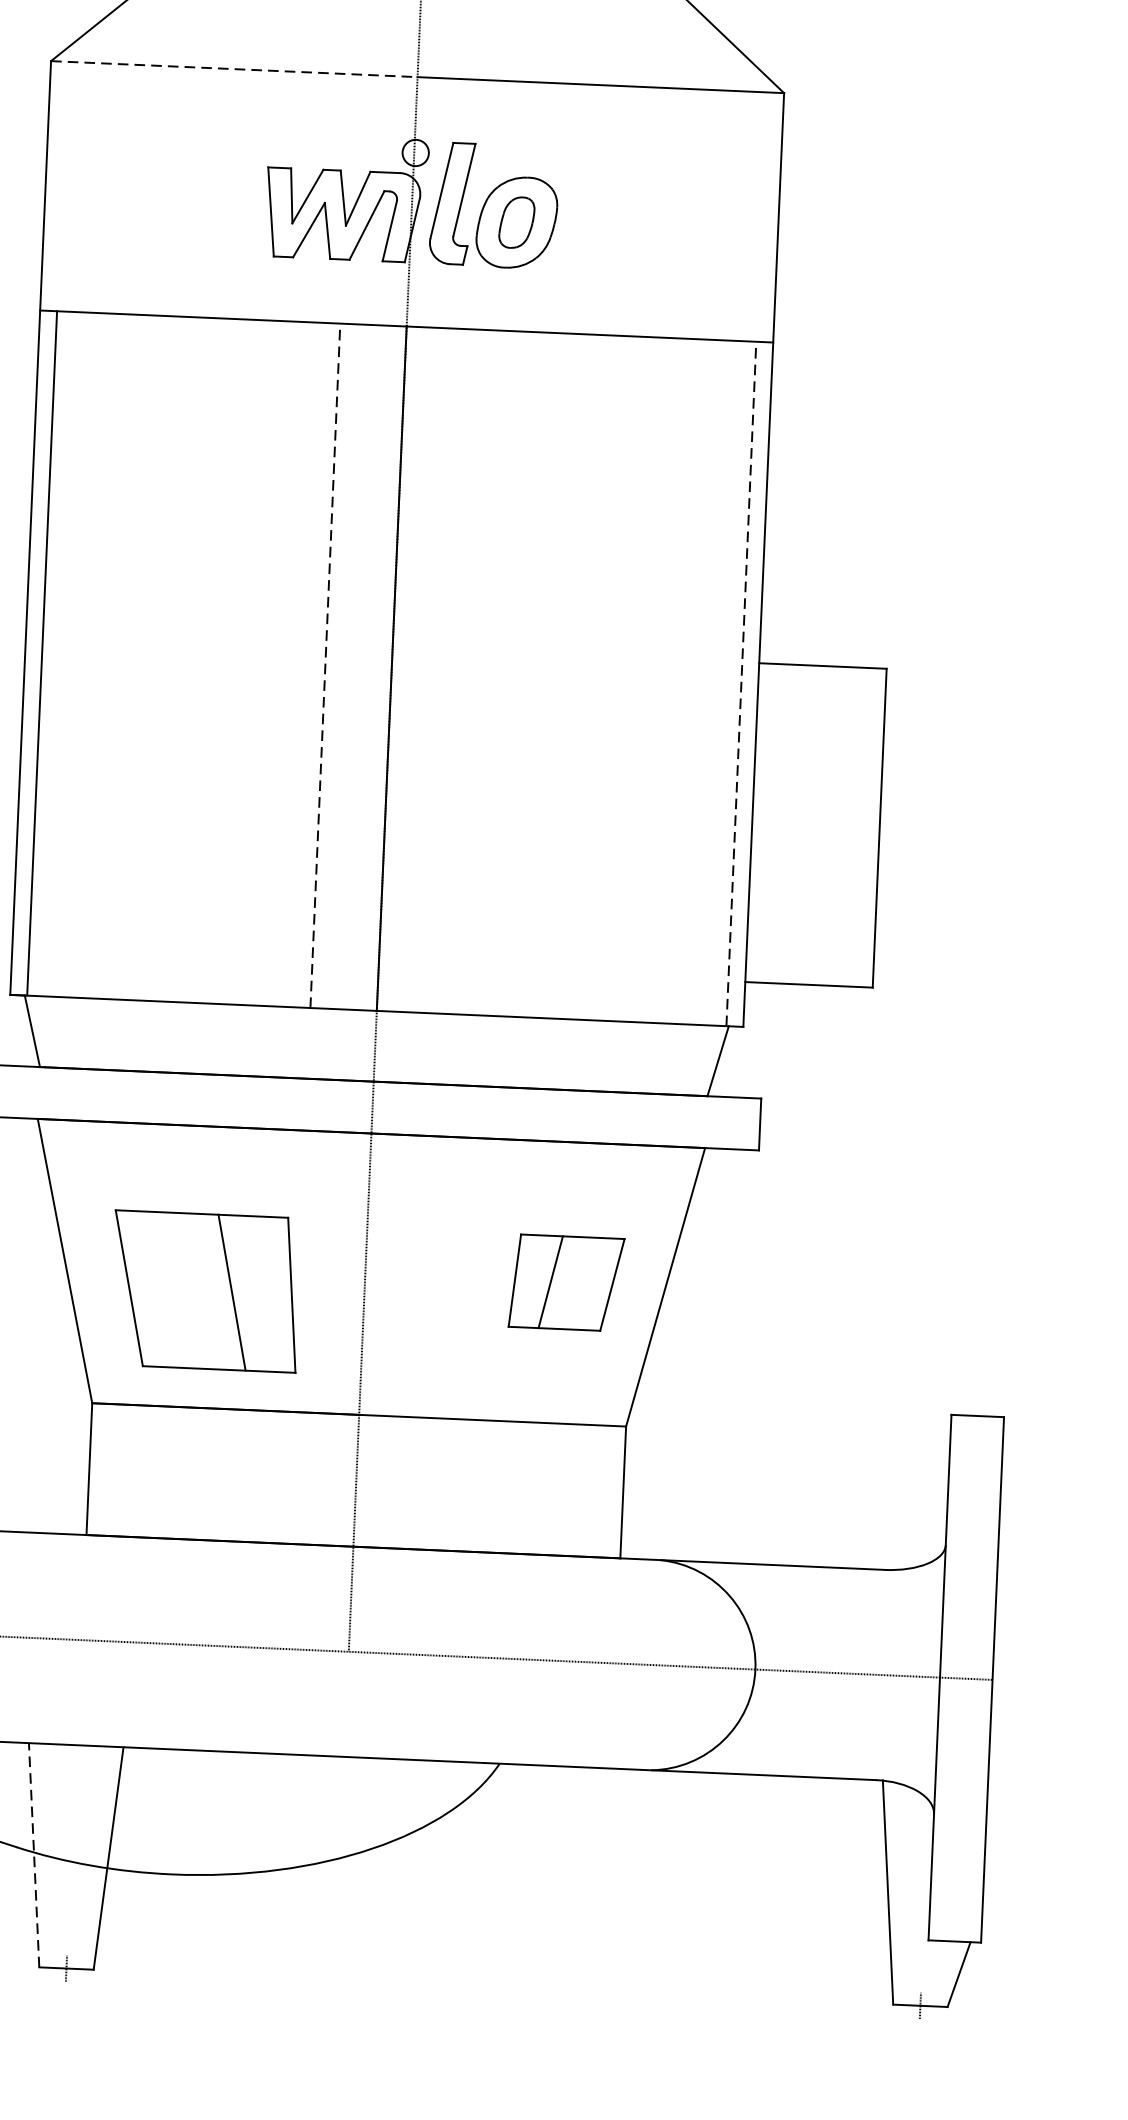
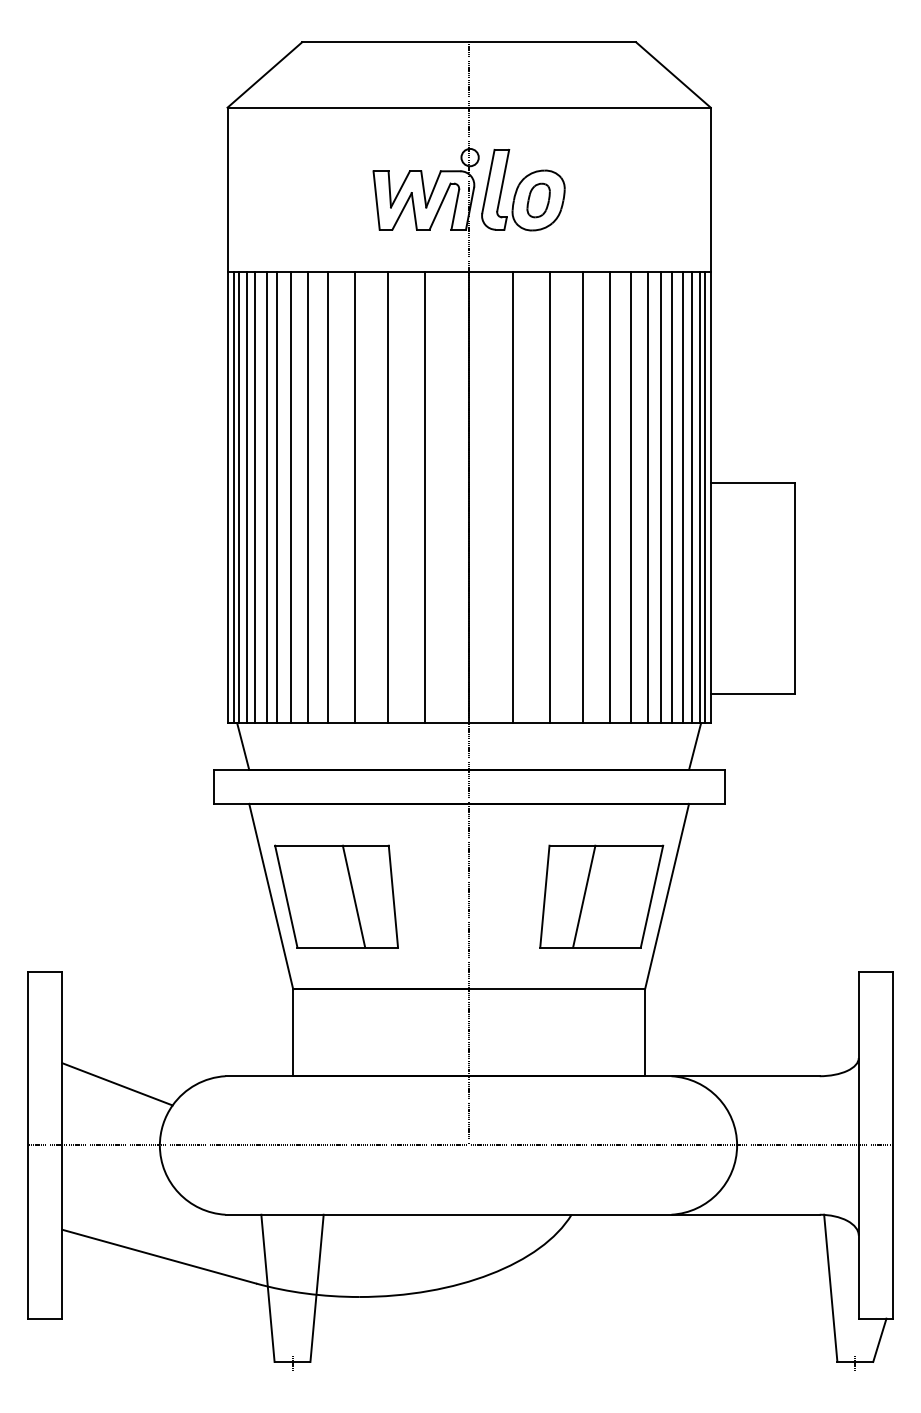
line: (234, 68) -> (348, 107), dashed -> solid
line: (34, 653) -> (233, 497), added
line: (53, 653) -> (246, 497), added
line: (66, 654) -> (254, 497), added
line: (84, 655) -> (266, 497), added
line: (100, 655) -> (277, 497), added
line: (120, 656) -> (290, 497), added
line: (146, 657) -> (307, 497), added
line: (178, 659) -> (328, 497), added
line: (217, 661) -> (354, 497), added
line: (267, 663) -> (387, 497), added
line: (325, 665) -> (425, 497), dashed -> solid
line: (457, 671) -> (512, 497), added
line: (515, 674) -> (550, 497), added
line: (565, 676) -> (583, 497), added
line: (606, 678) -> (610, 497), added
line: (636, 679) -> (630, 497), added
line: (662, 680) -> (647, 497), added
line: (683, 681) -> (661, 497), added
line: (698, 682) -> (671, 497), added
line: (716, 682) -> (683, 497), added
line: (729, 683) -> (691, 497), added
line: (741, 683) -> (699, 497), dashed -> solid
line: (748, 684) -> (704, 497), added
part: (566, 1282) -> (601, 896), size x1.67
part: (205, 1291) -> (336, 896), moved
line: (33, 1855) -> (267, 1288), dashed -> solid

